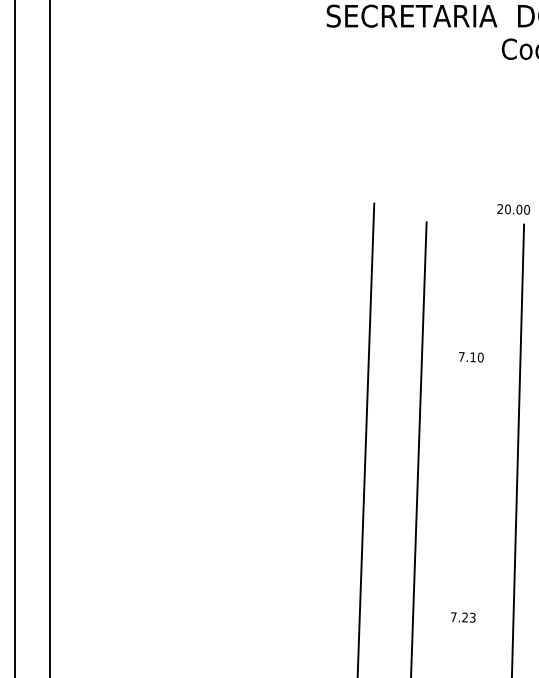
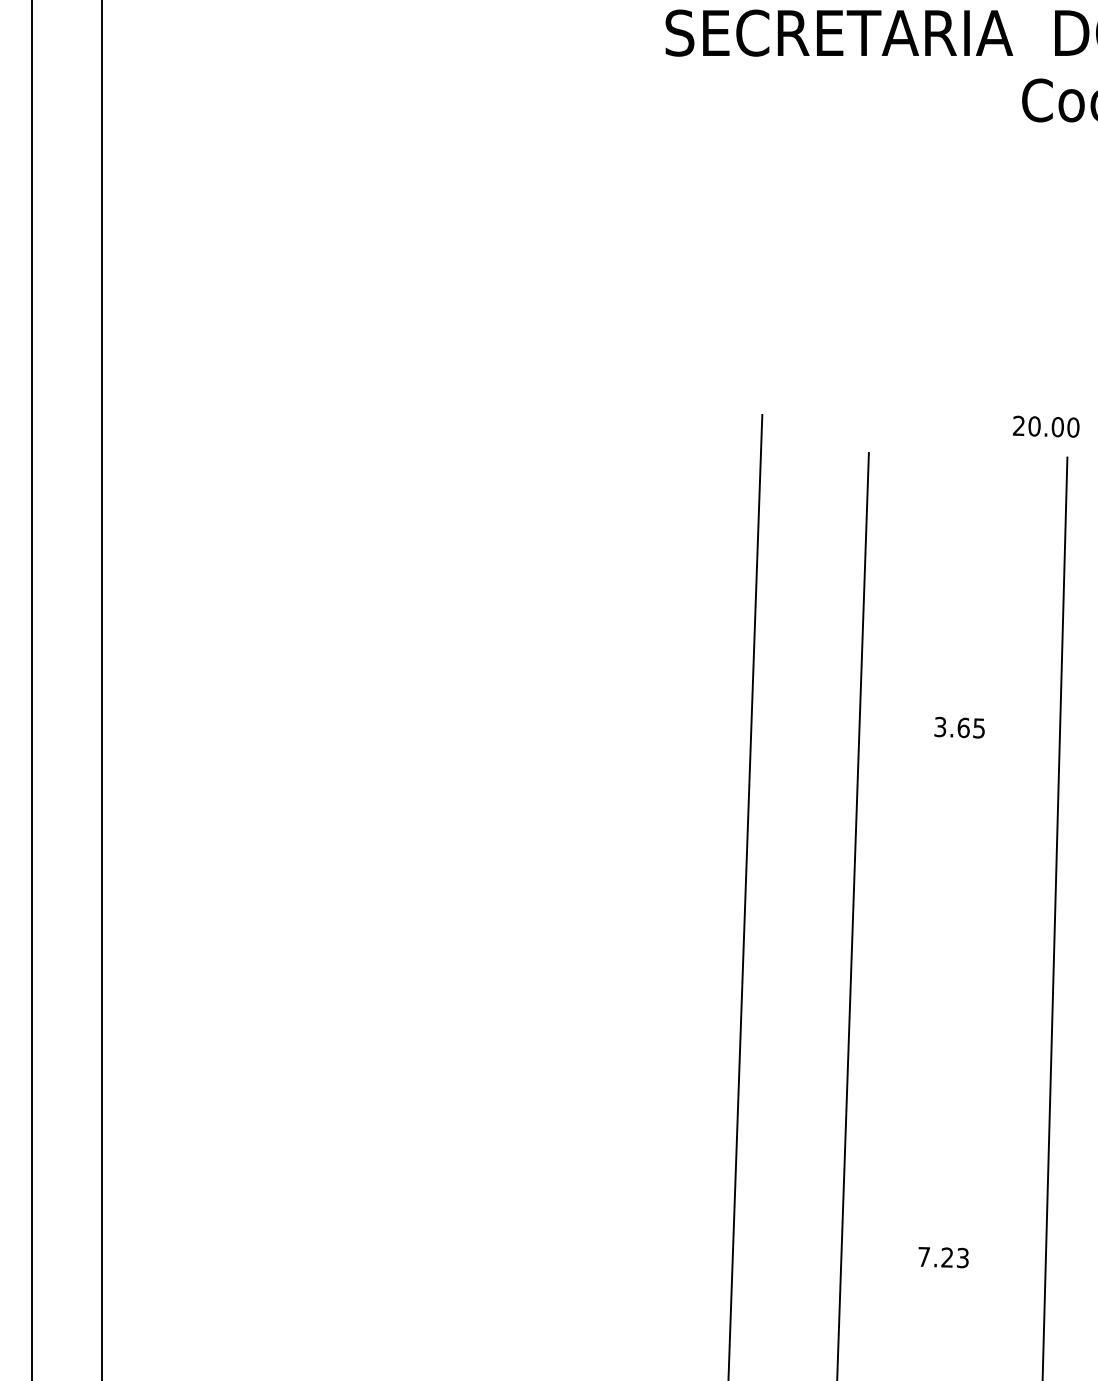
text: (470, 357) -> (958, 728), 7.10 -> 3.65

